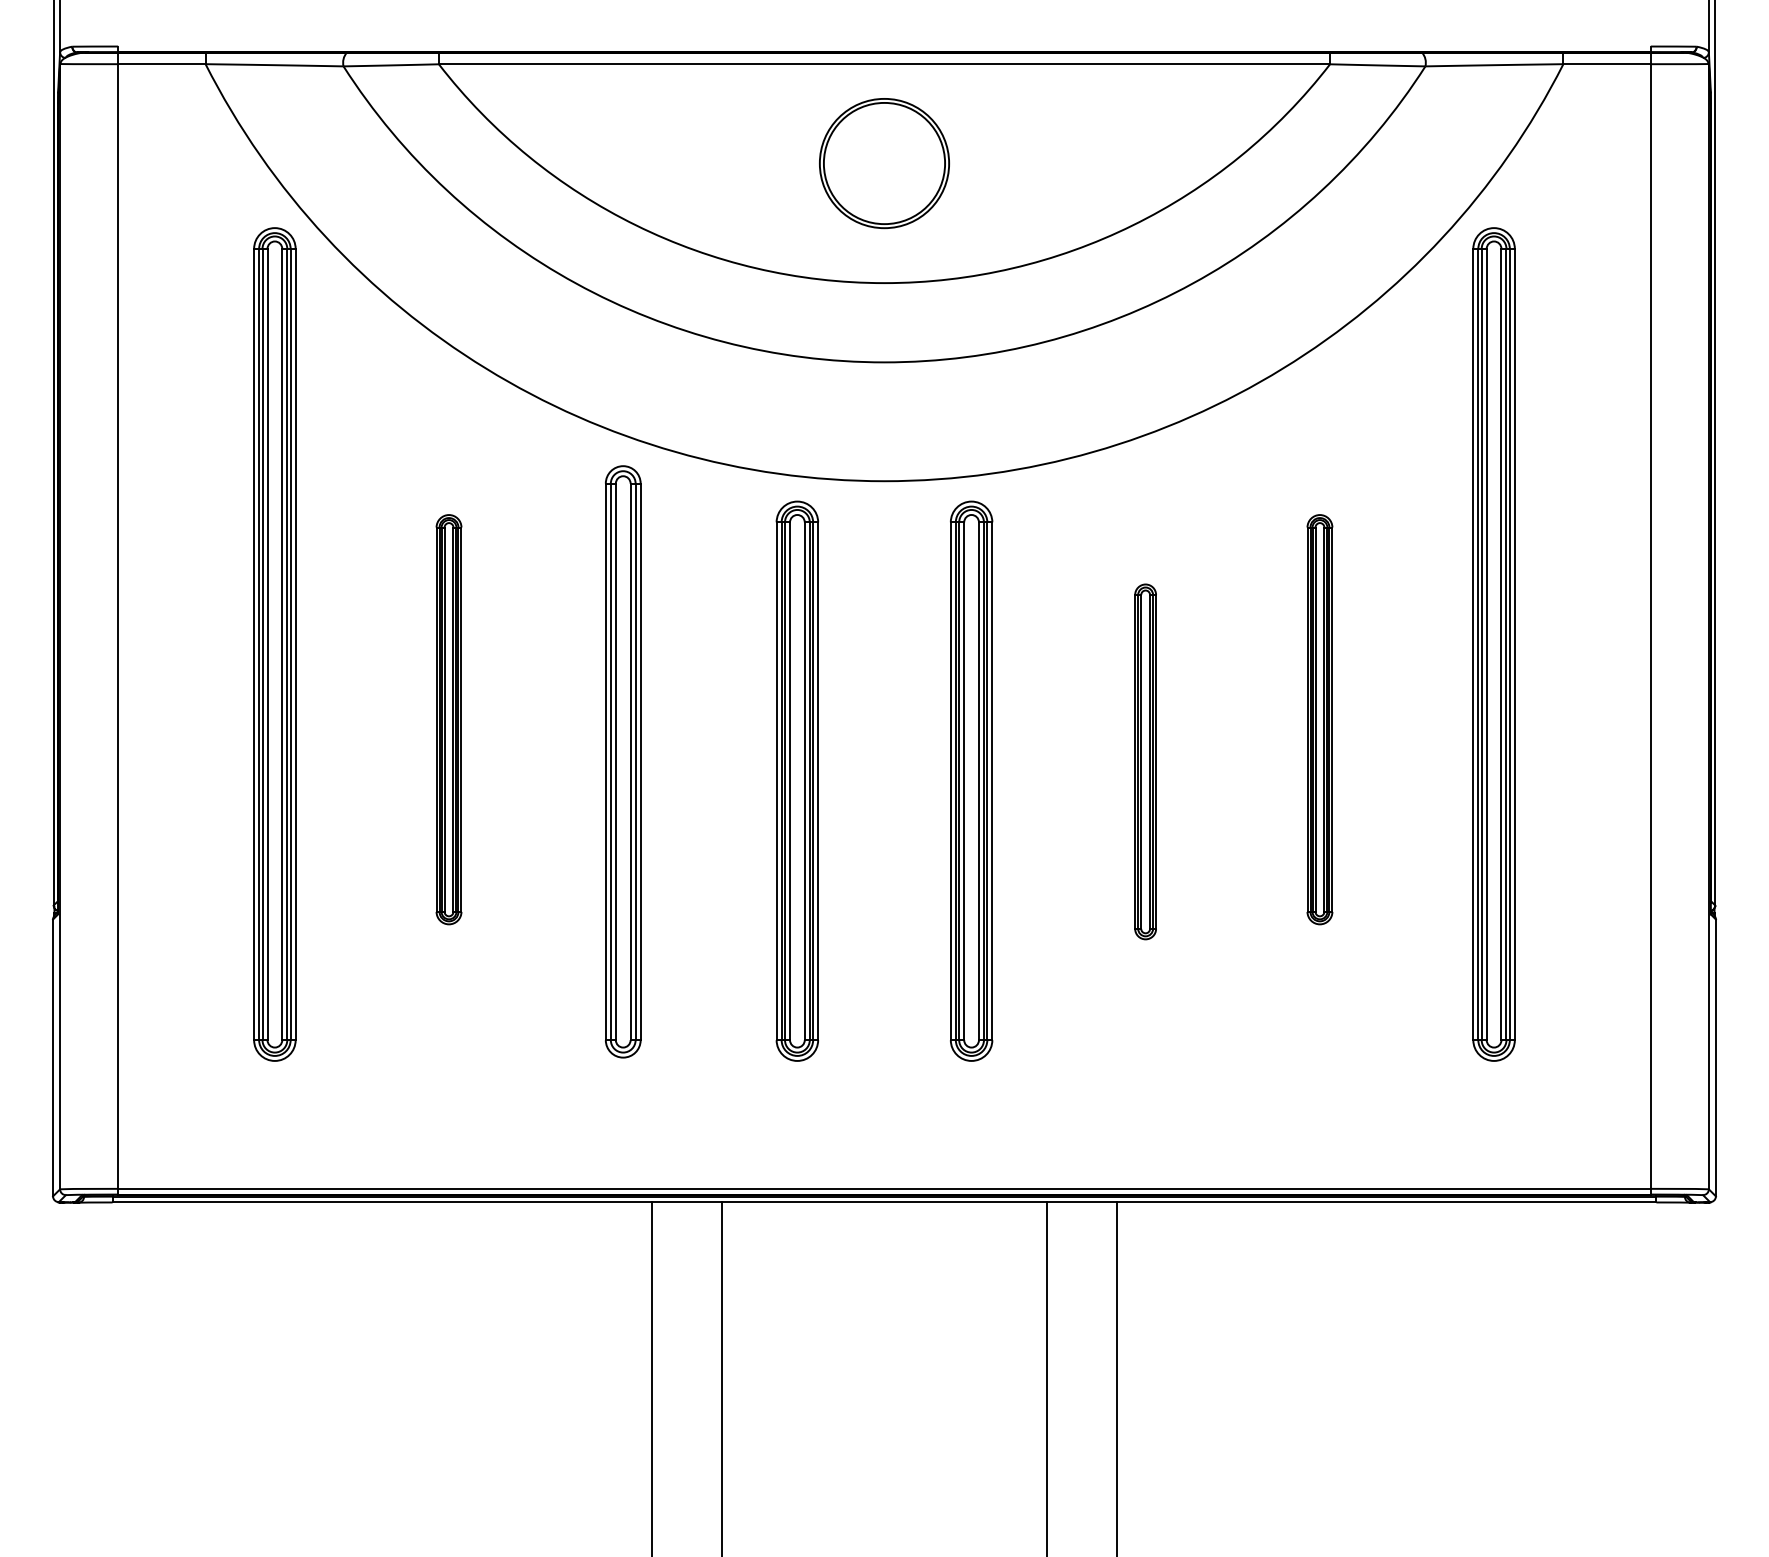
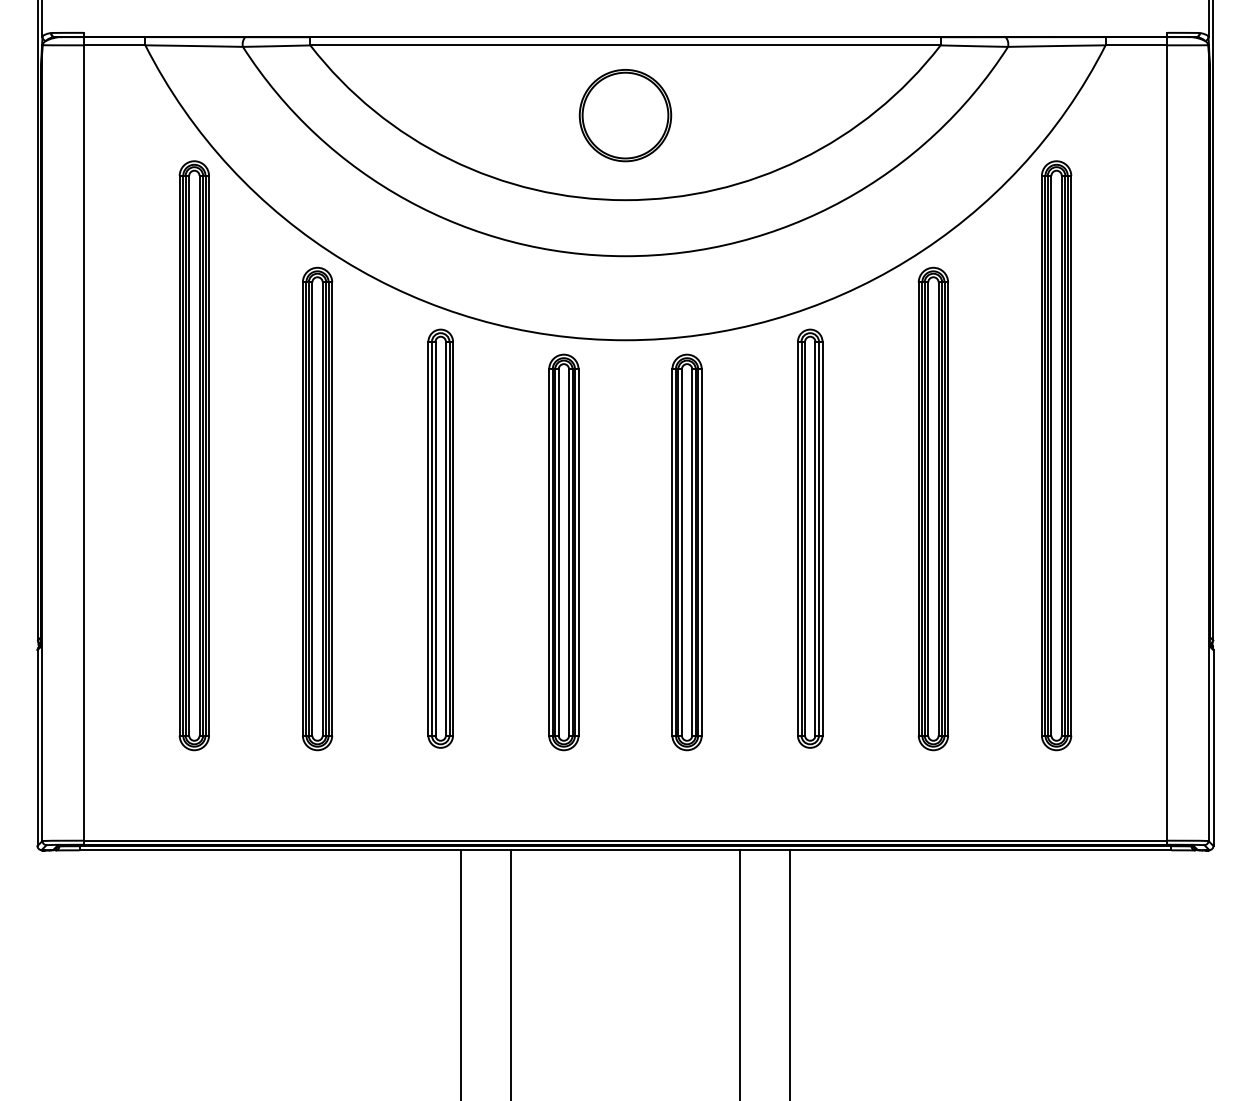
part: (448, 719) -> (317, 508), size x1.67
part: (1319, 719) -> (933, 508), size x1.67
part: (1145, 761) -> (810, 538), size x1.67

